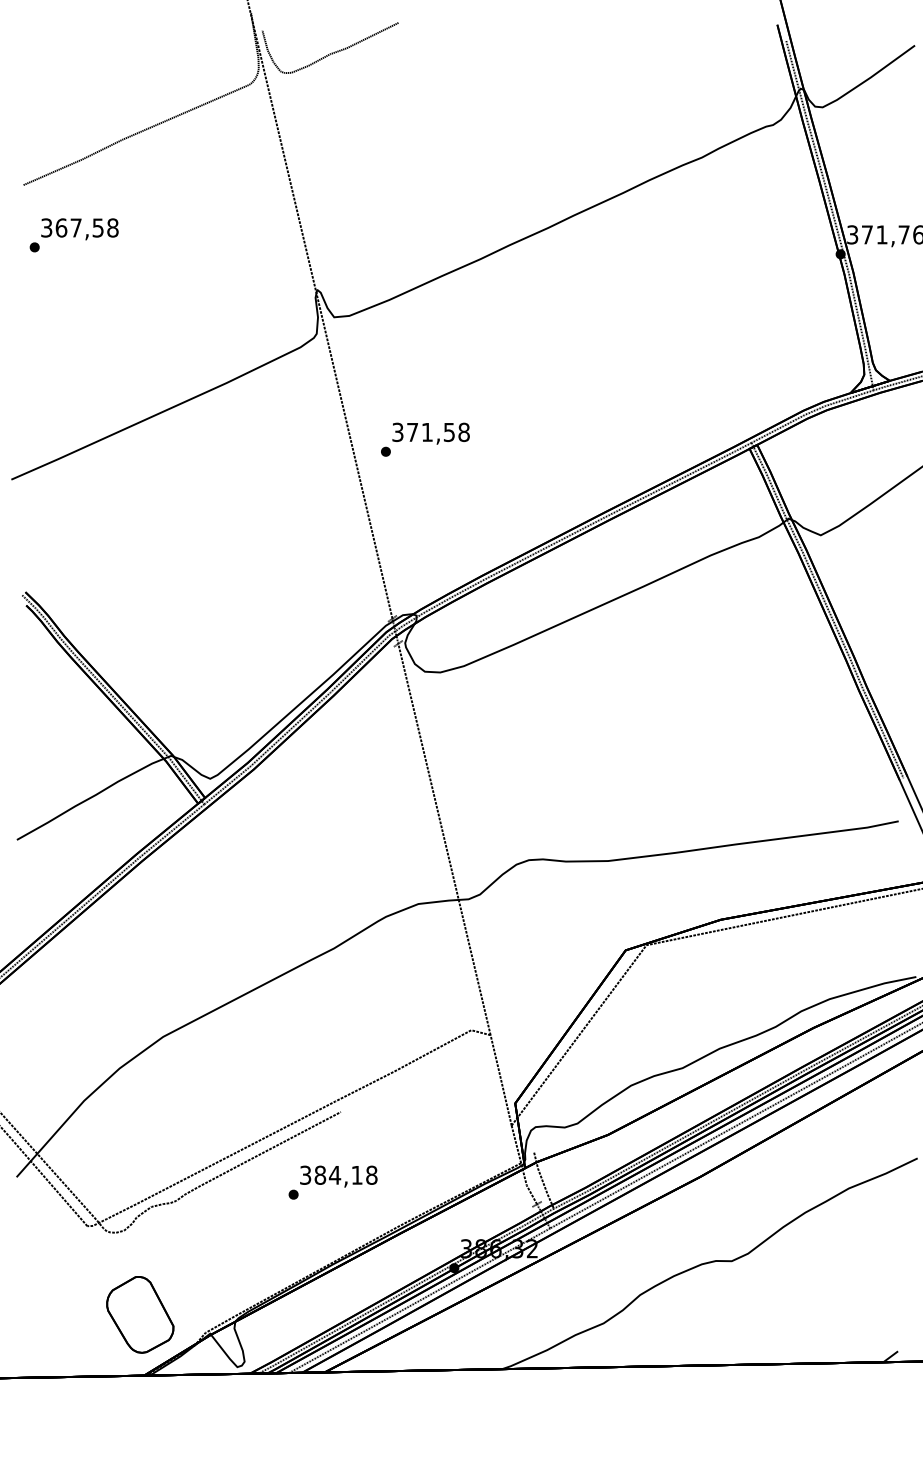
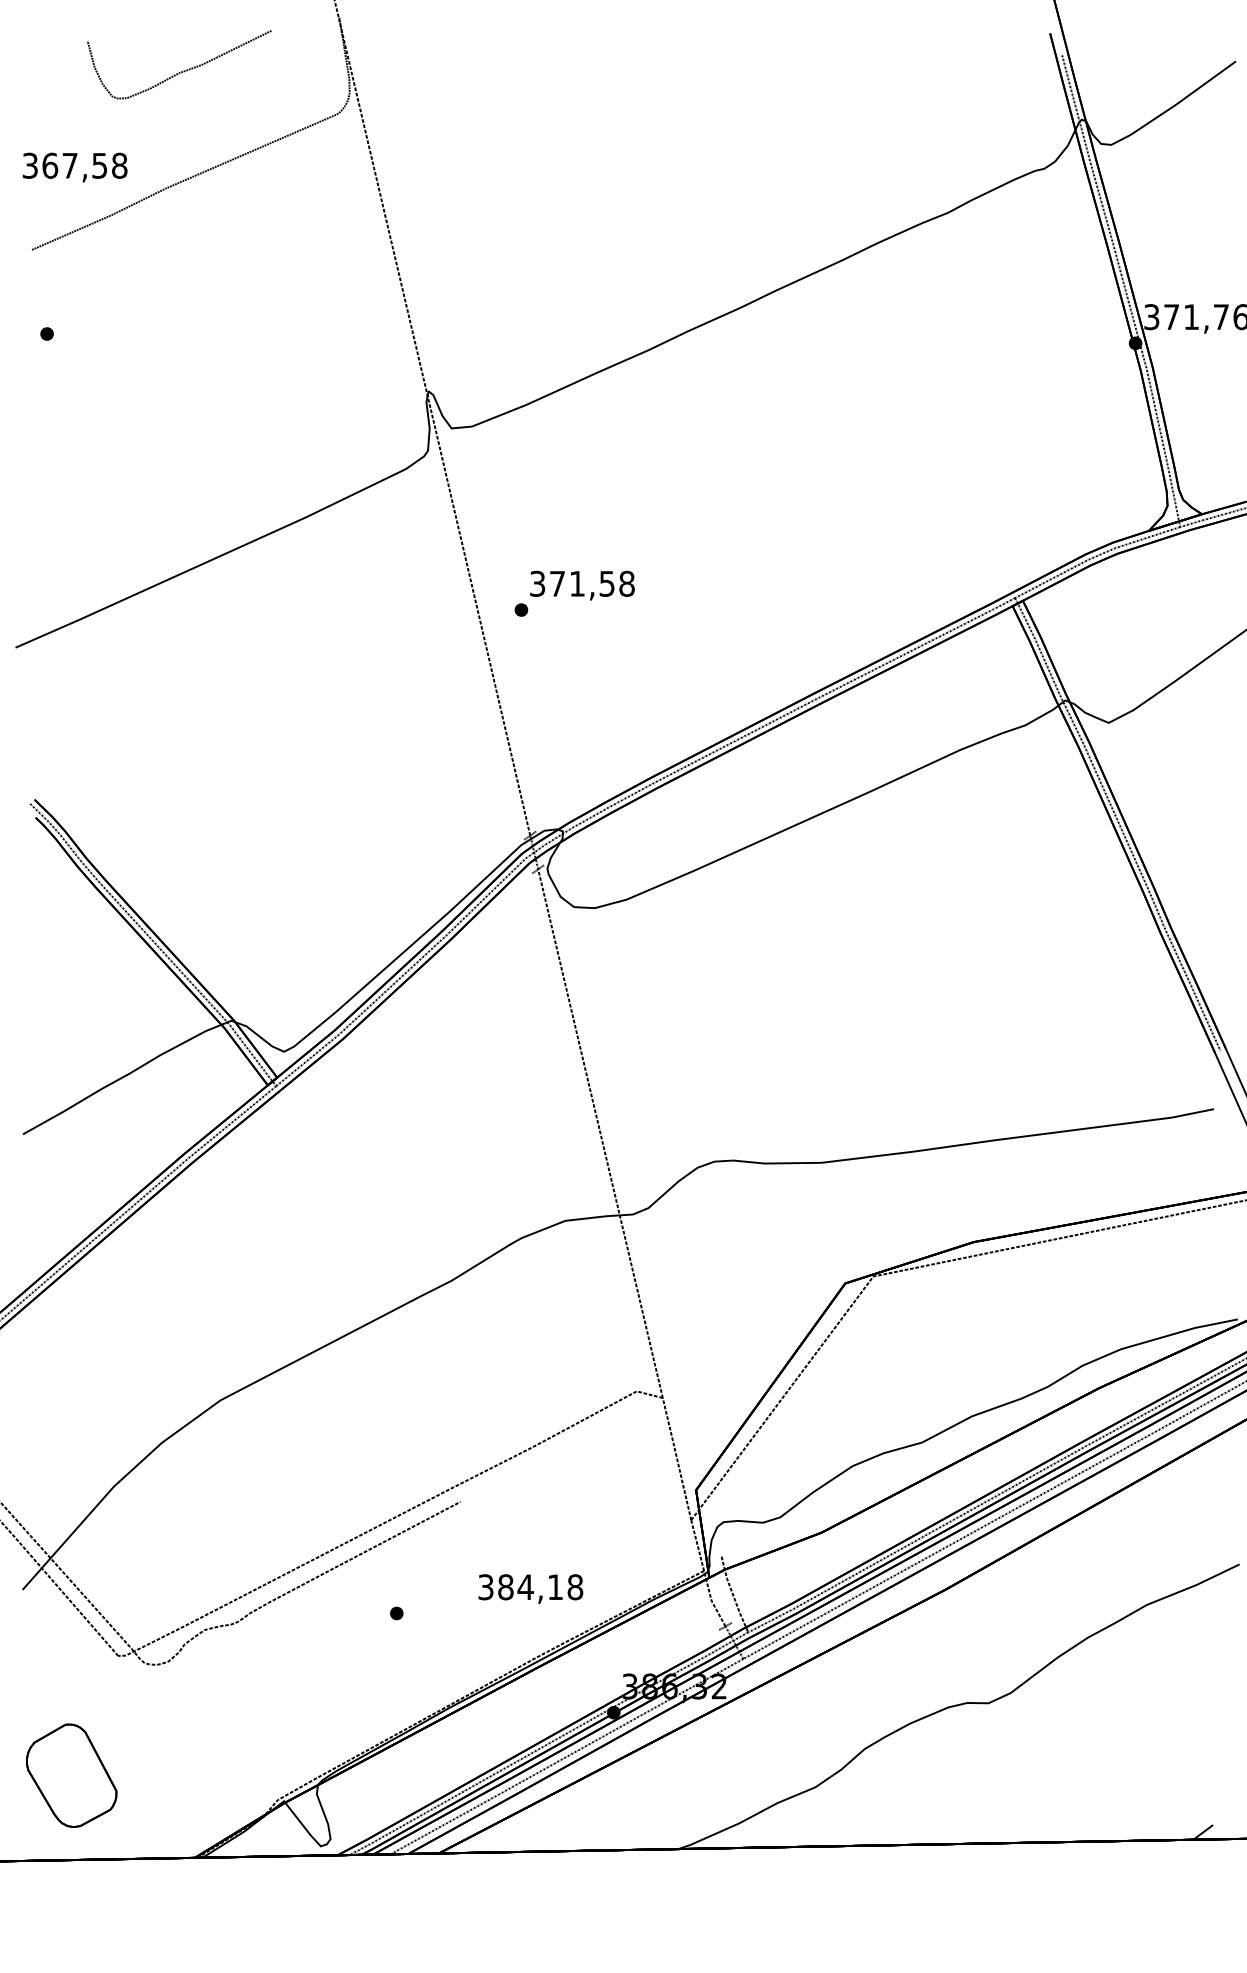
curve: (333, 52) -> (183, 70), moved
text: (79, 229) -> (74, 167), moved
text: (338, 1176) -> (530, 1588), moved
part: (140, 1314) -> (71, 1775), moved

